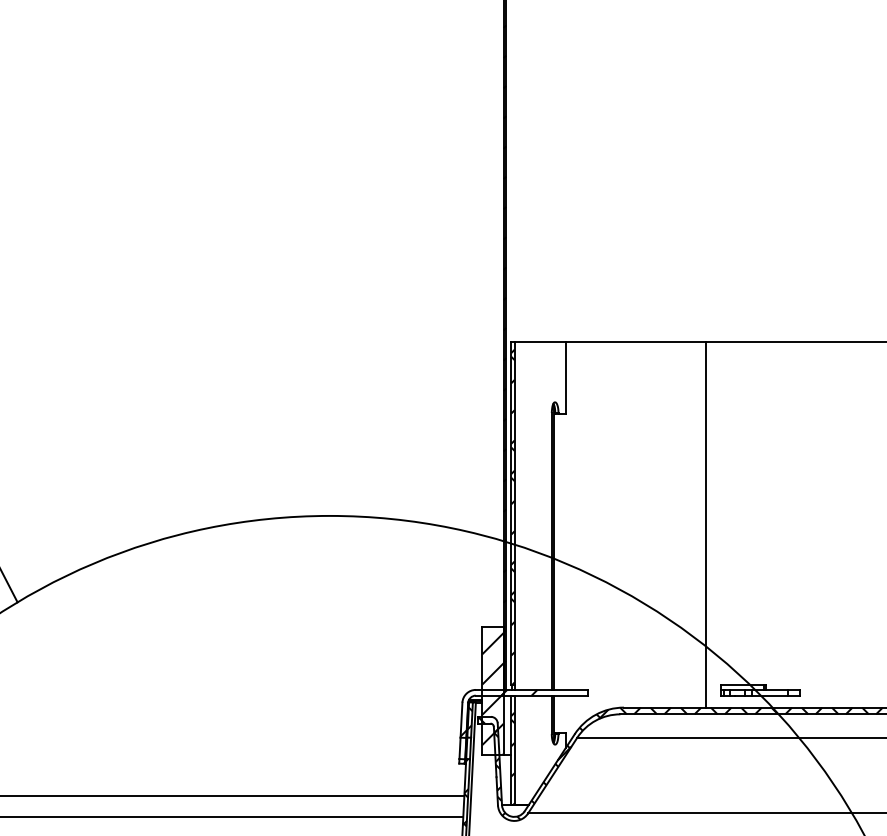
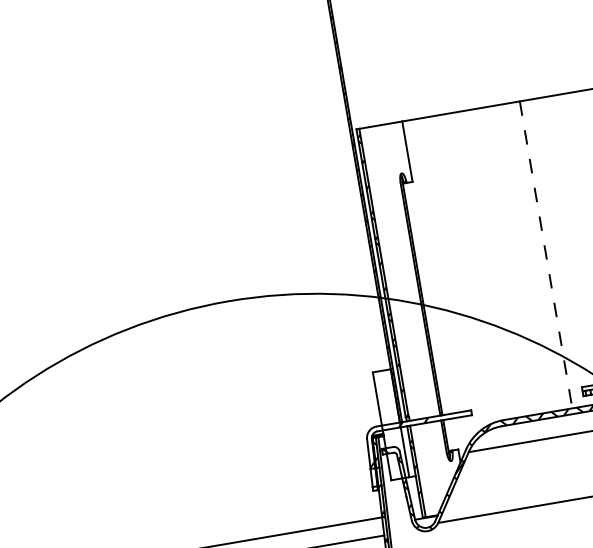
line: (705, 525) -> (545, 255), solid -> dashed
hatch: (492, 693) -> (391, 427), removed

